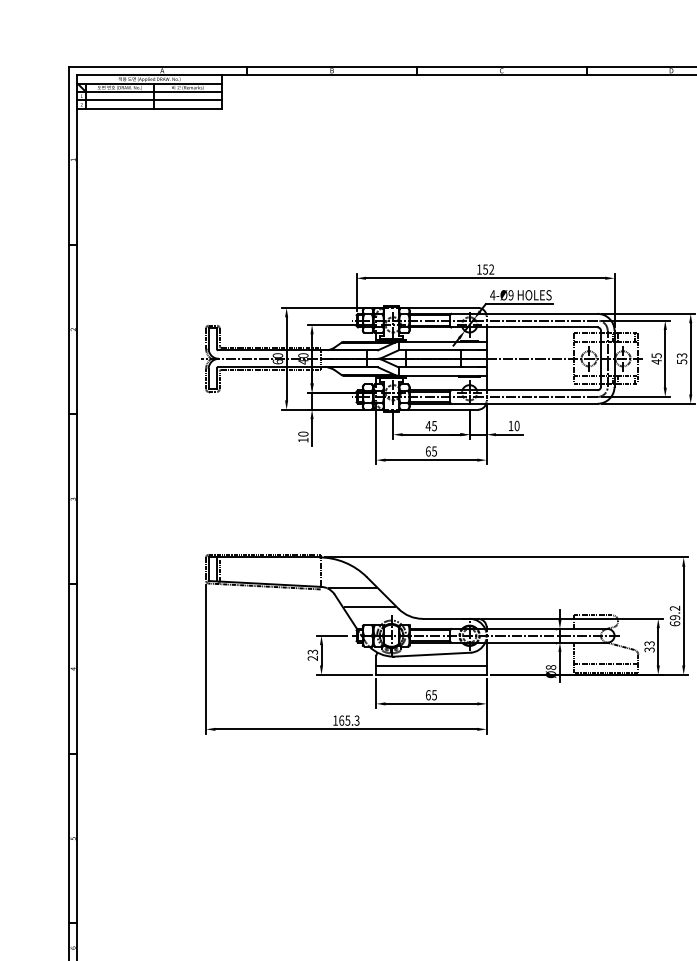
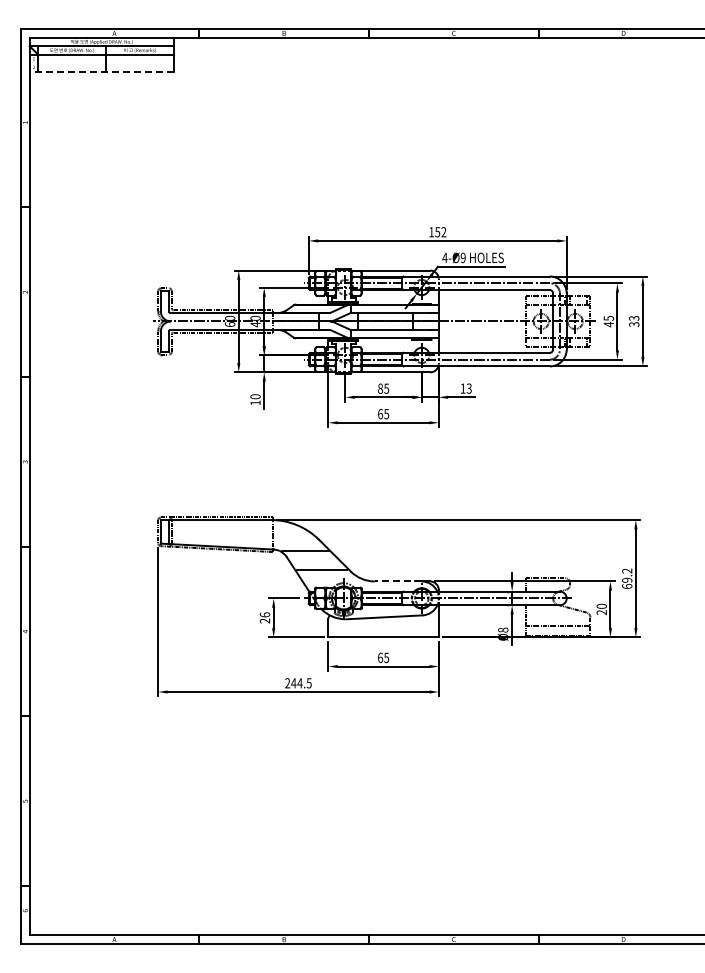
line: (149, 100) -> (101, 63), removed
line: (149, 108) -> (101, 71), solid -> dashed
text: (681, 361) -> (633, 324), 53 -> 33
text: (428, 425) -> (380, 388), 45 -> 85
text: (516, 425) -> (468, 388), 10 -> 13
line: (446, 618) -> (398, 581), solid -> dashed
text: (649, 646) -> (601, 609), 33 -> 20
text: (312, 651) -> (264, 614), 23 -> 26
line: (431, 665) -> (383, 628), removed
text: (346, 720) -> (298, 683), 165.3 -> 244.5

